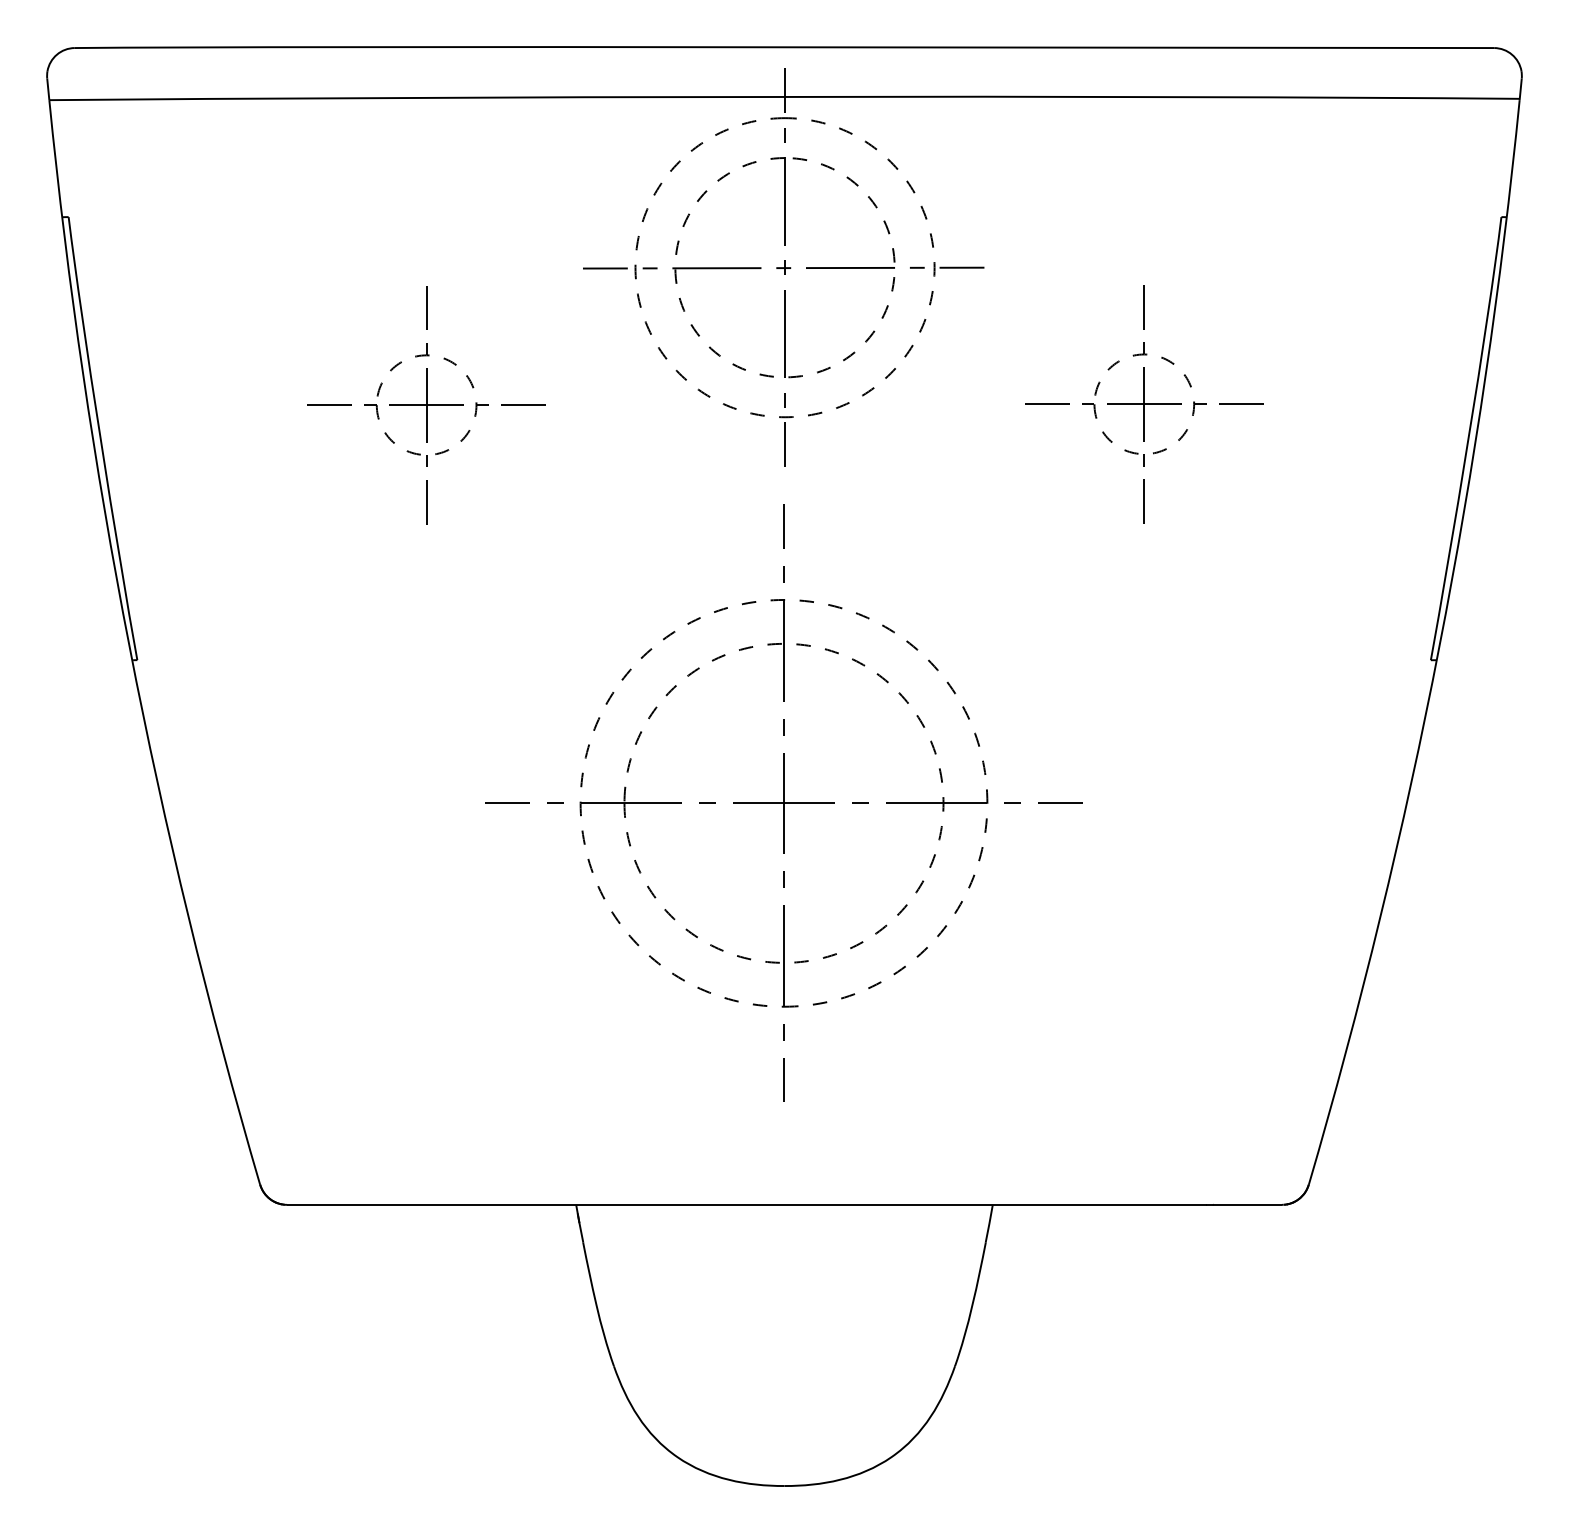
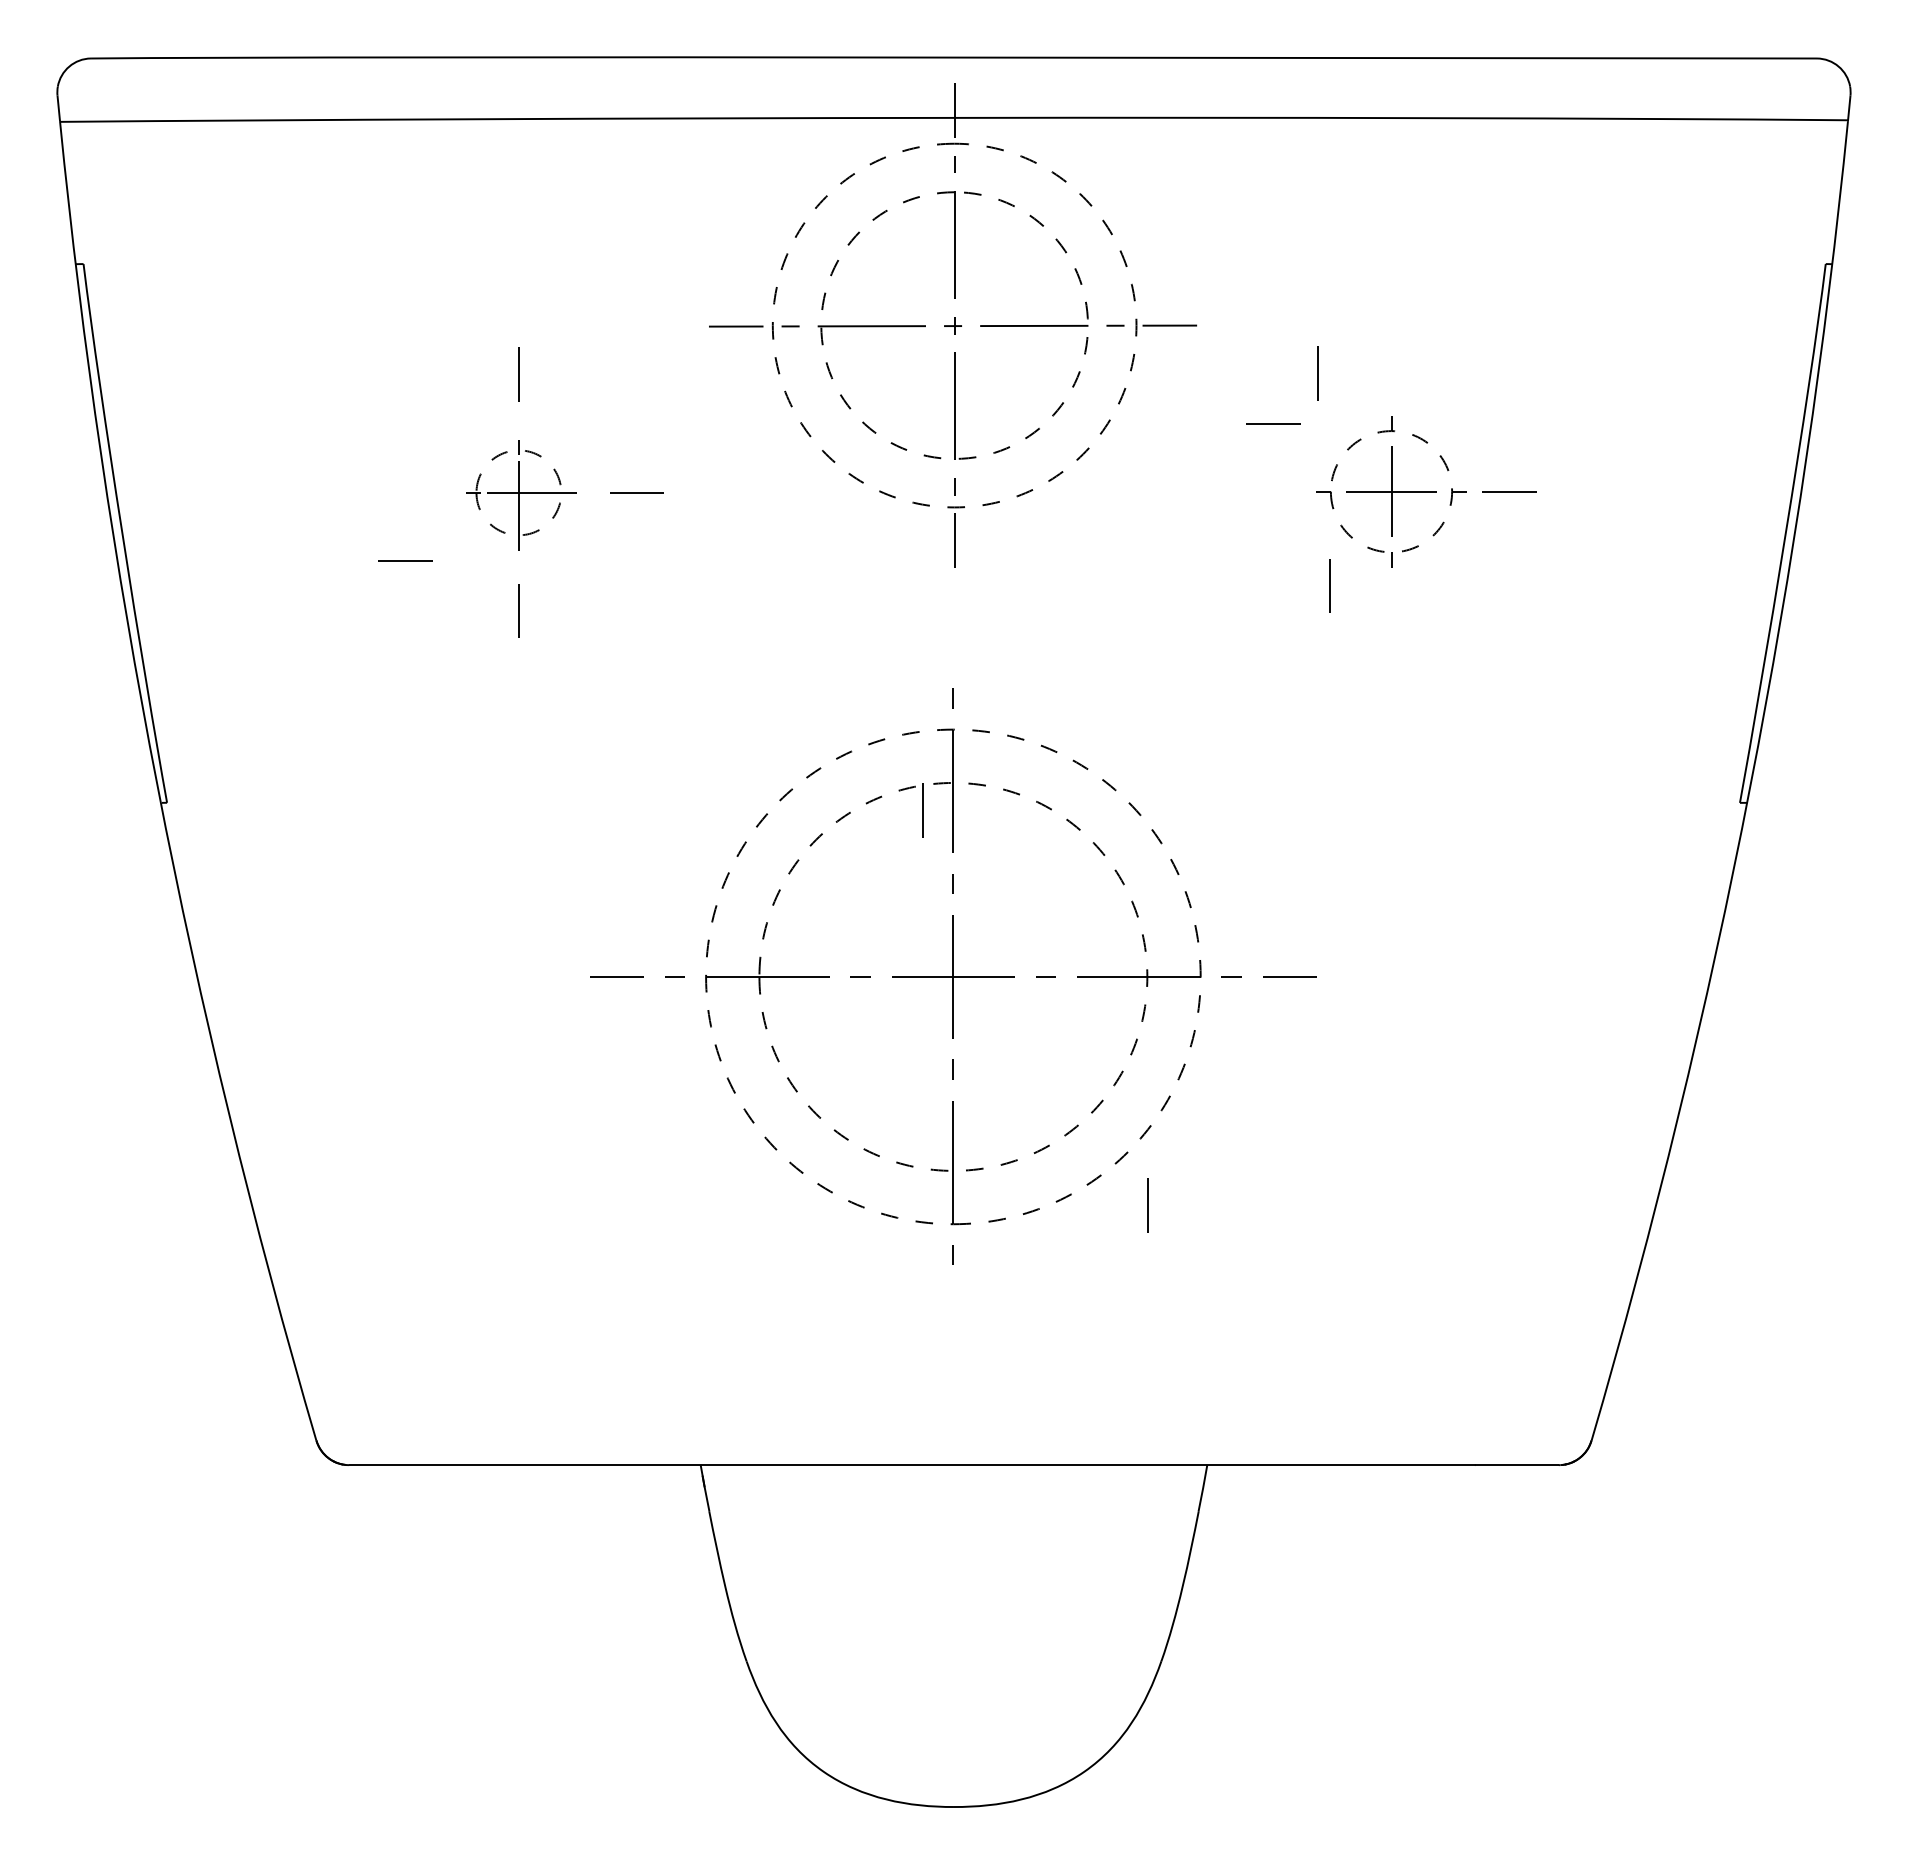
line: (1144, 307) -> (1317, 373), moved
line: (329, 404) -> (405, 560), moved
part: (426, 404) -> (518, 492), size x0.7
line: (1047, 404) -> (1273, 423), moved
line: (1144, 501) -> (1329, 585), moved
line: (783, 526) -> (922, 810), moved
line: (783, 1080) -> (1147, 1205), moved

